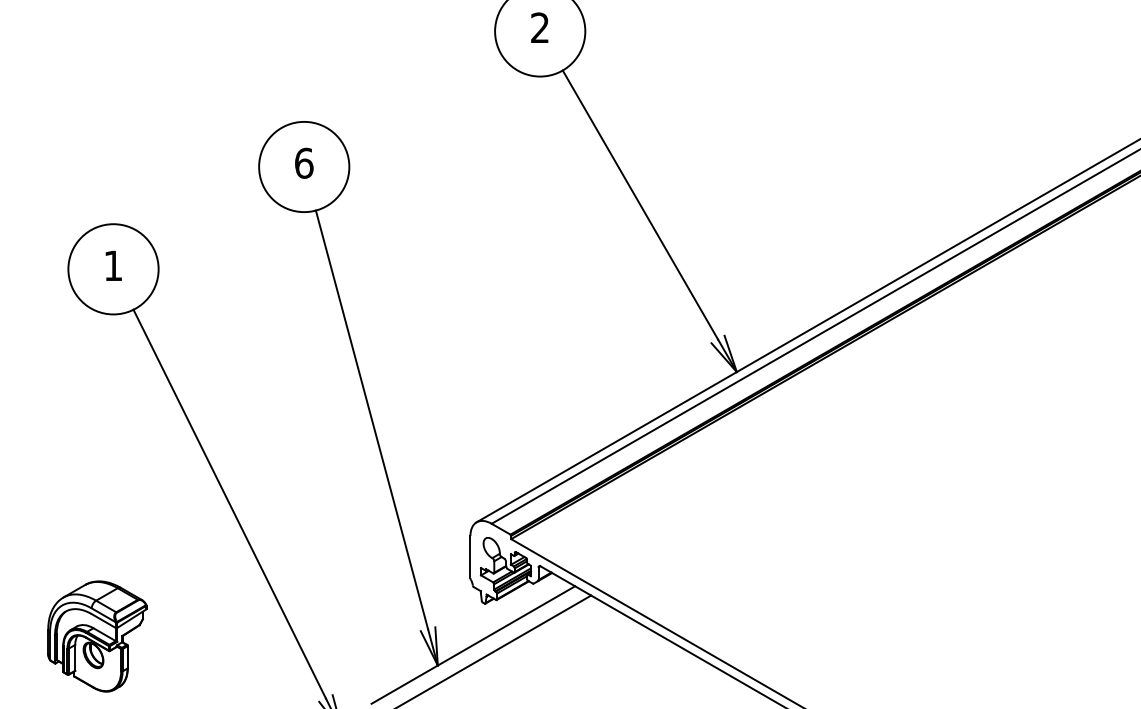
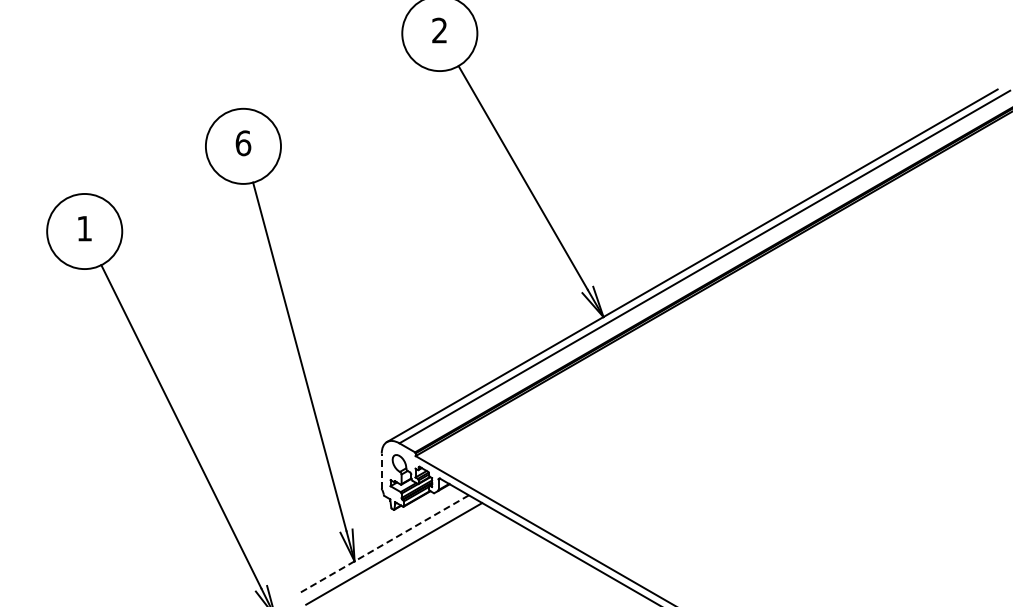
line: (470, 556) -> (381, 470), solid -> dashed
part: (97, 635) -> (71, 536), removed
line: (473, 645) -> (384, 544), solid -> dashed

